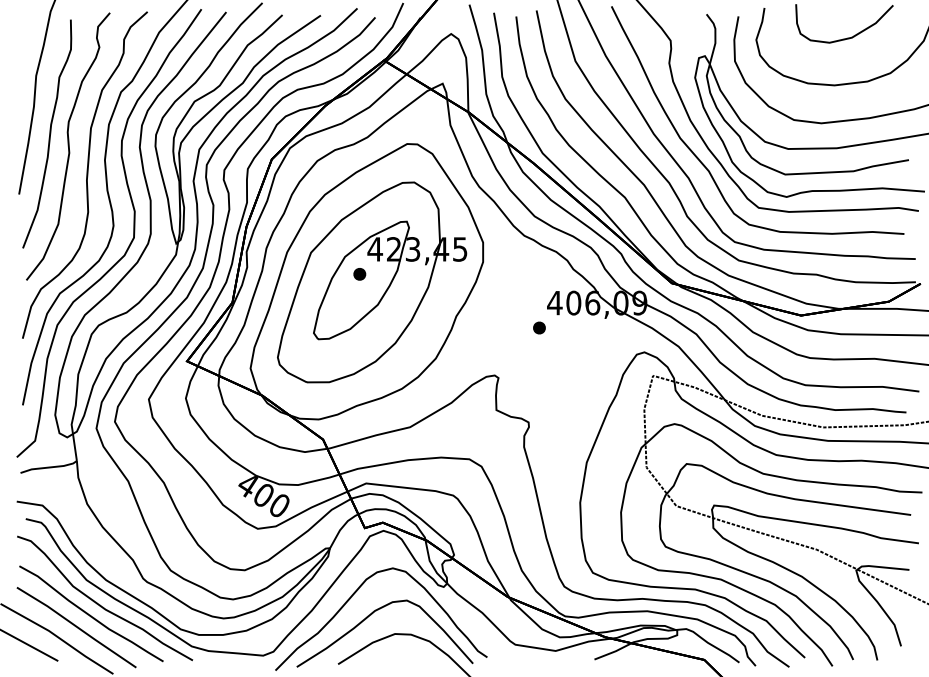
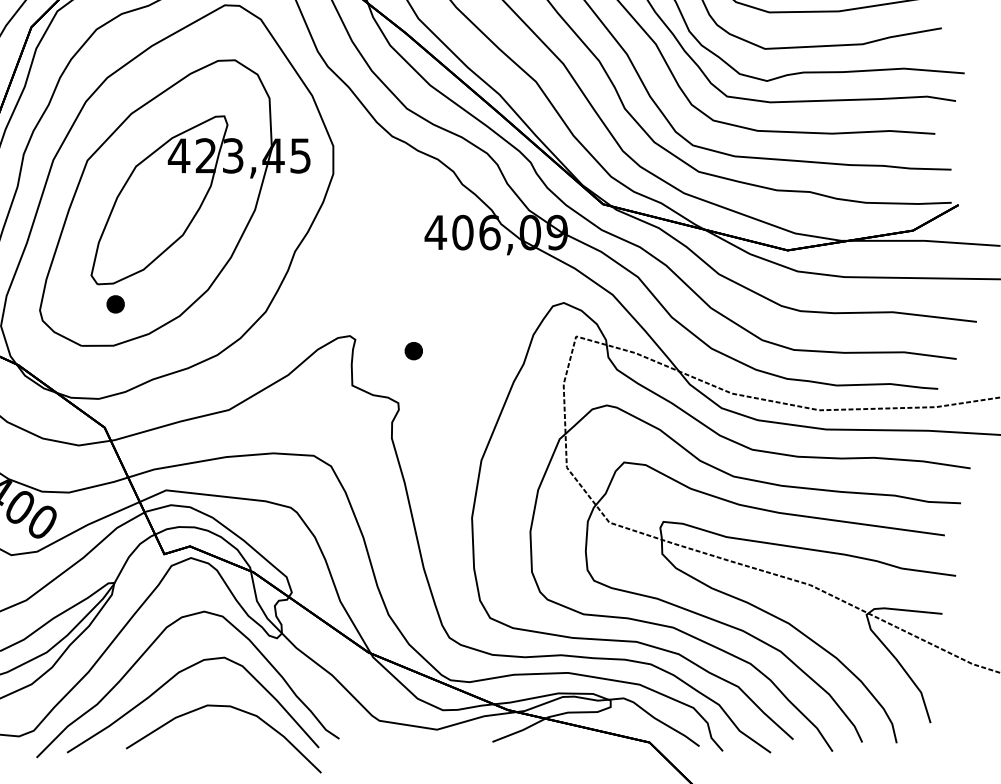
part: (359, 274) -> (115, 304), moved
part: (539, 327) -> (413, 350), moved

